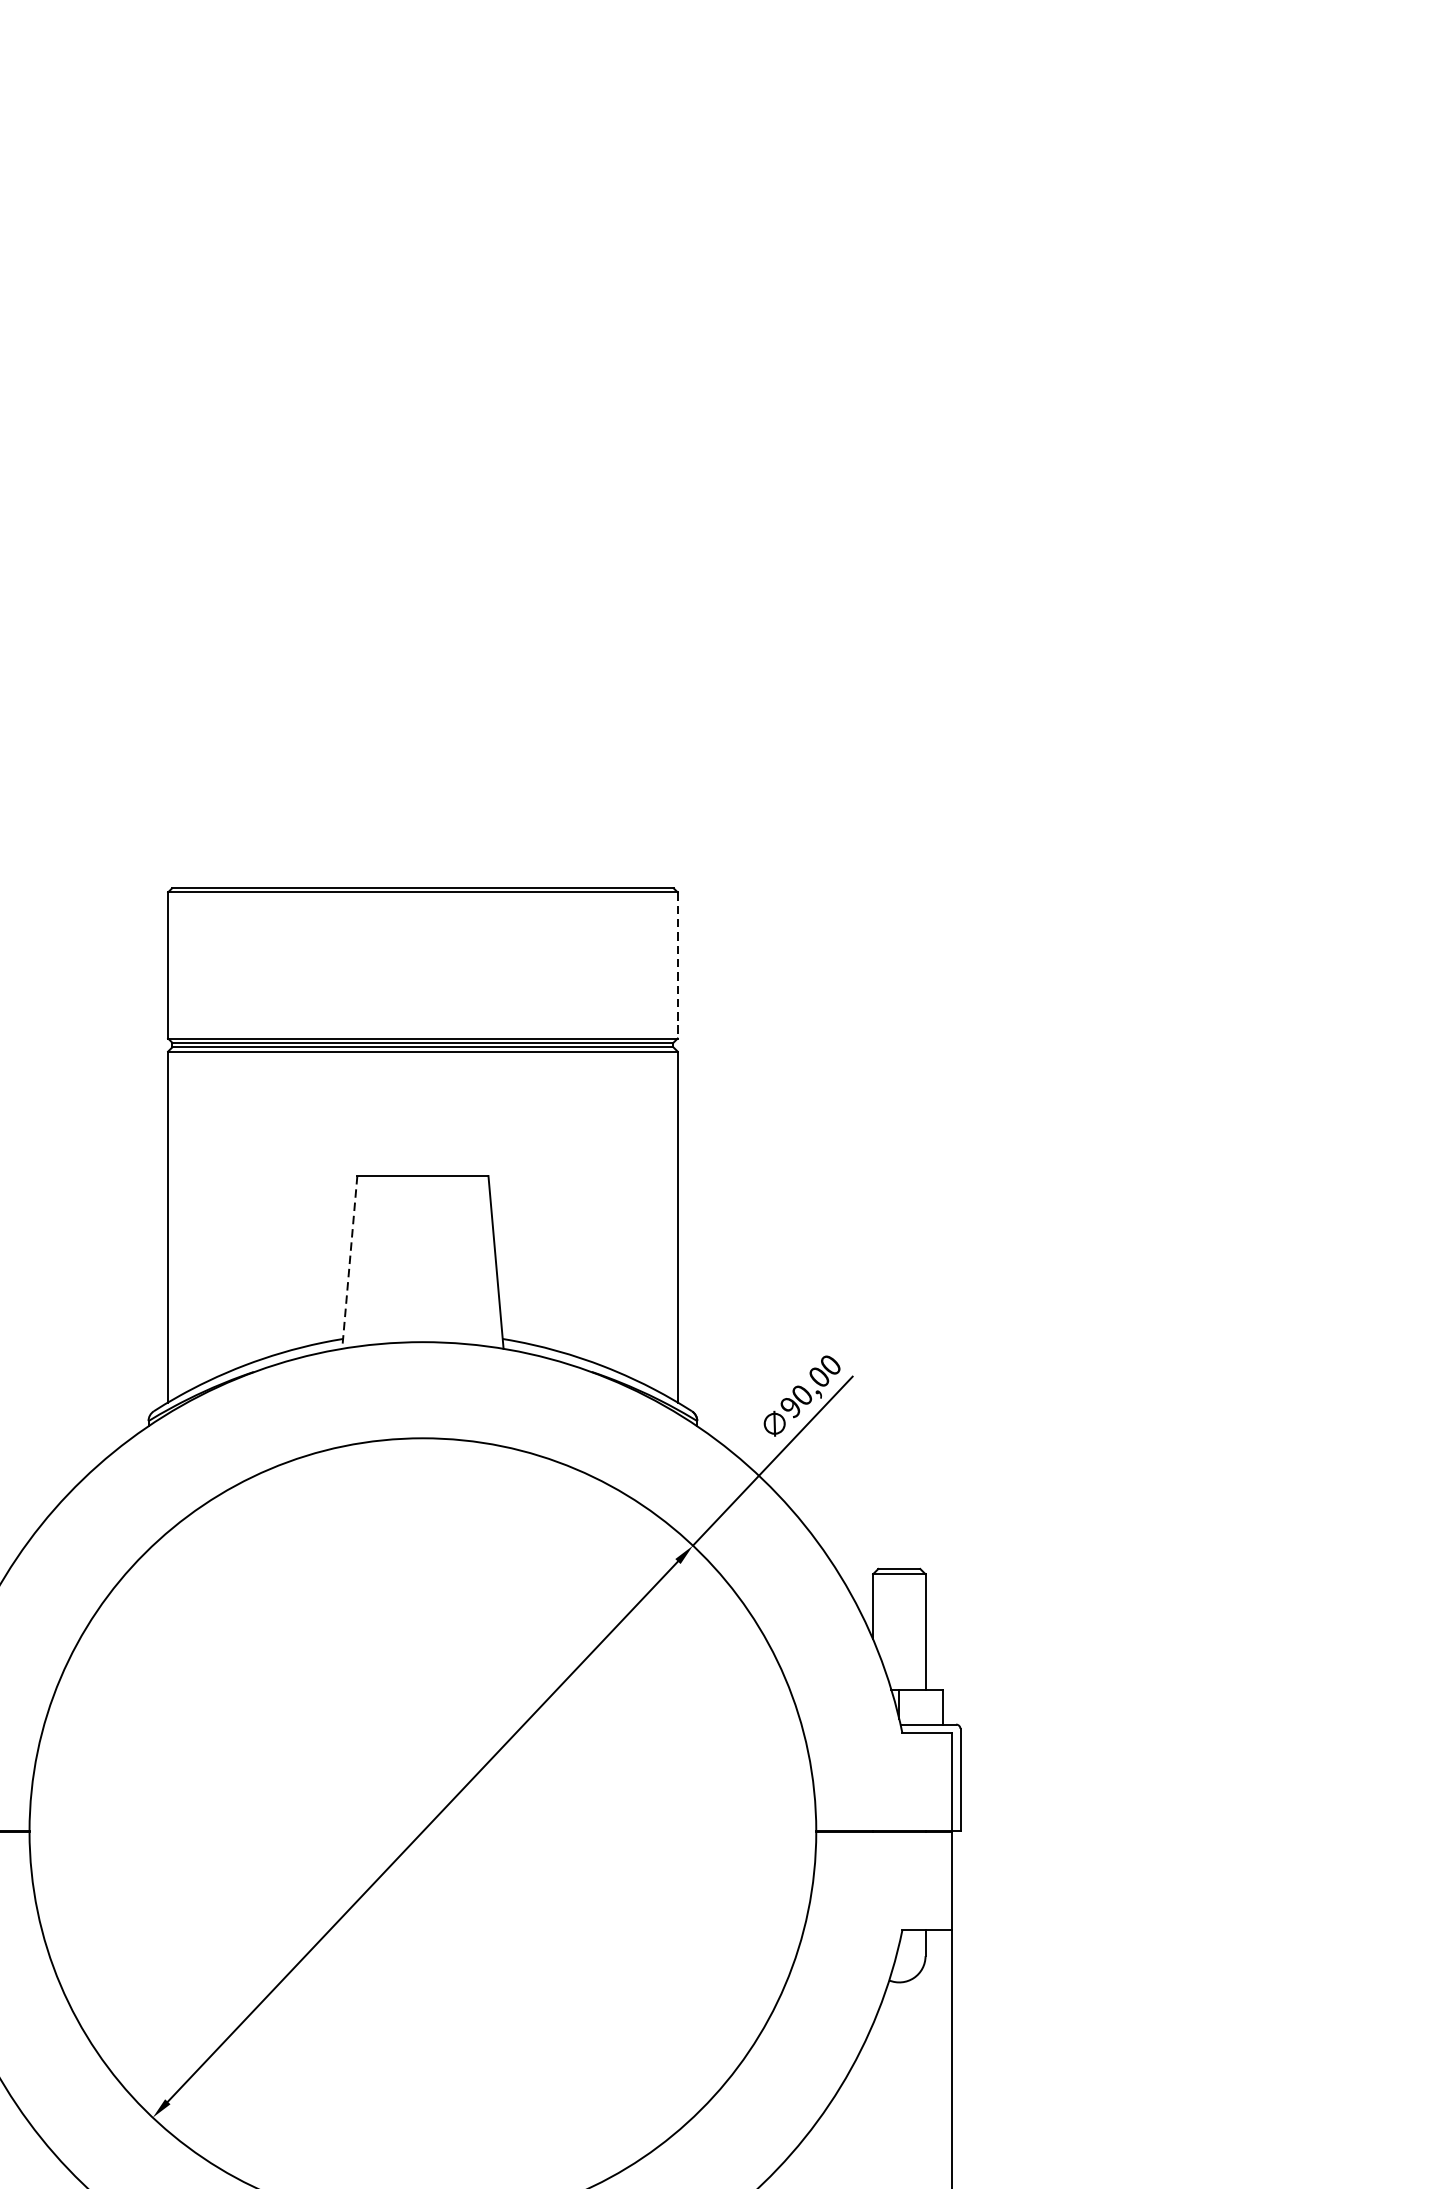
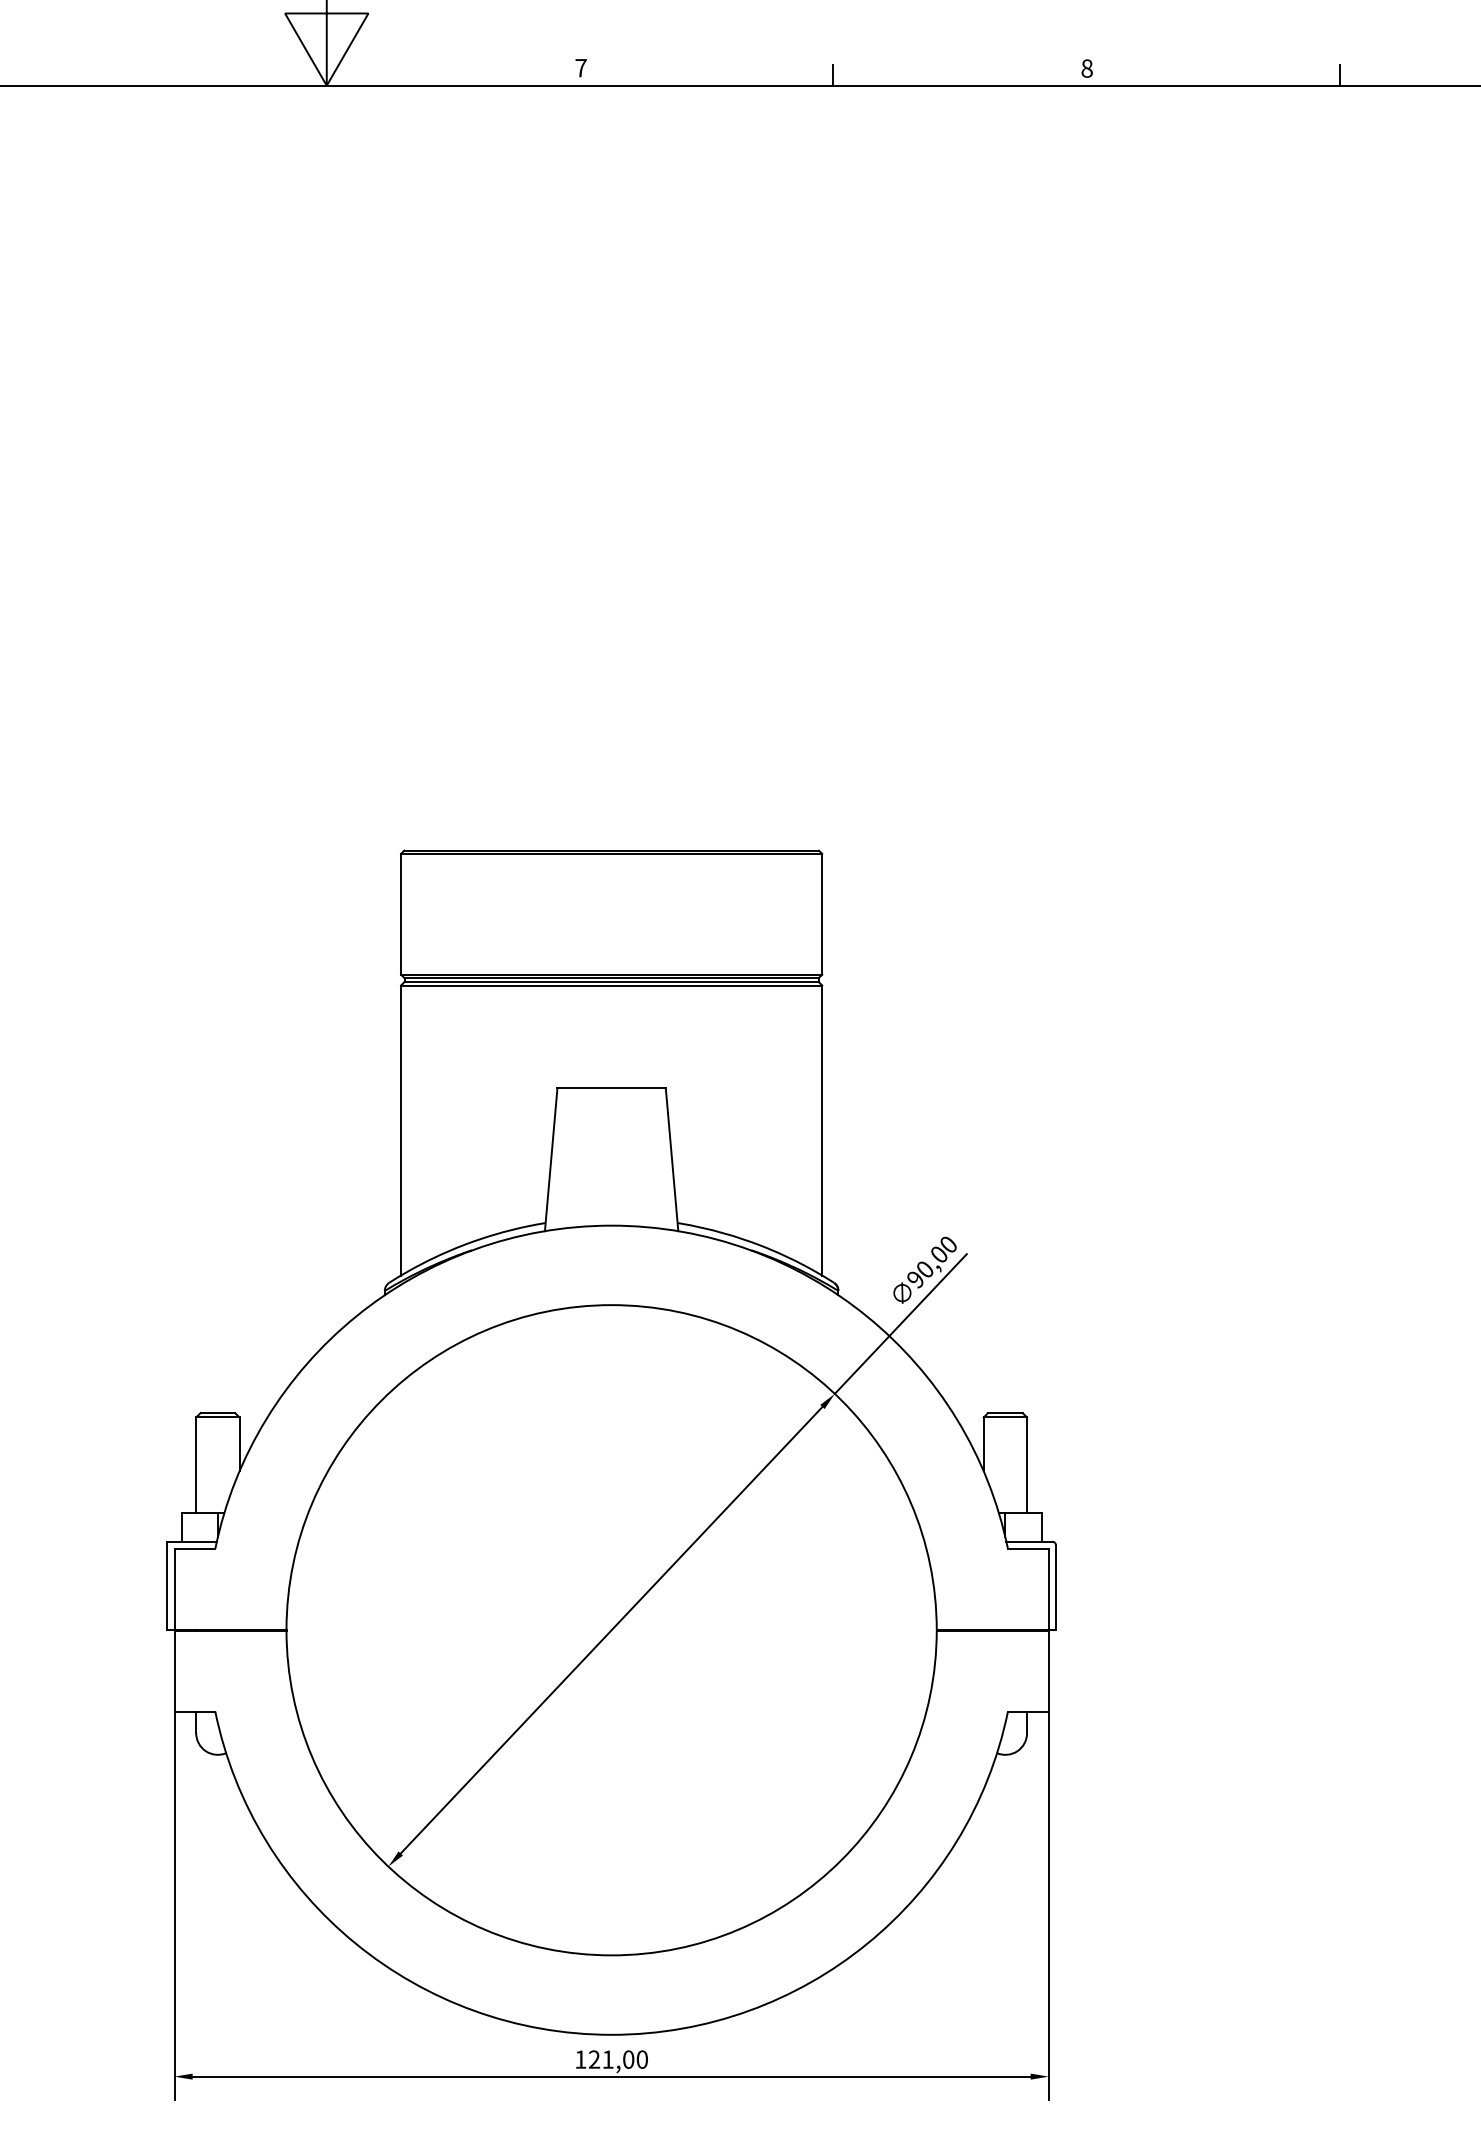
line: (678, 965) -> (822, 914), dashed -> solid
line: (350, 1262) -> (551, 1159), dashed -> solid

